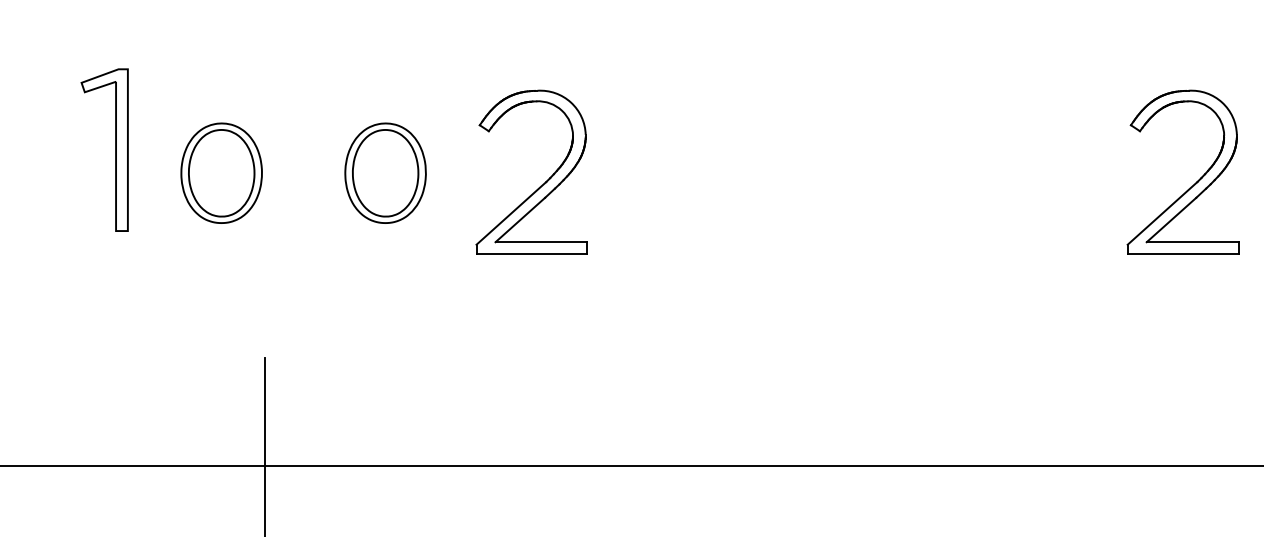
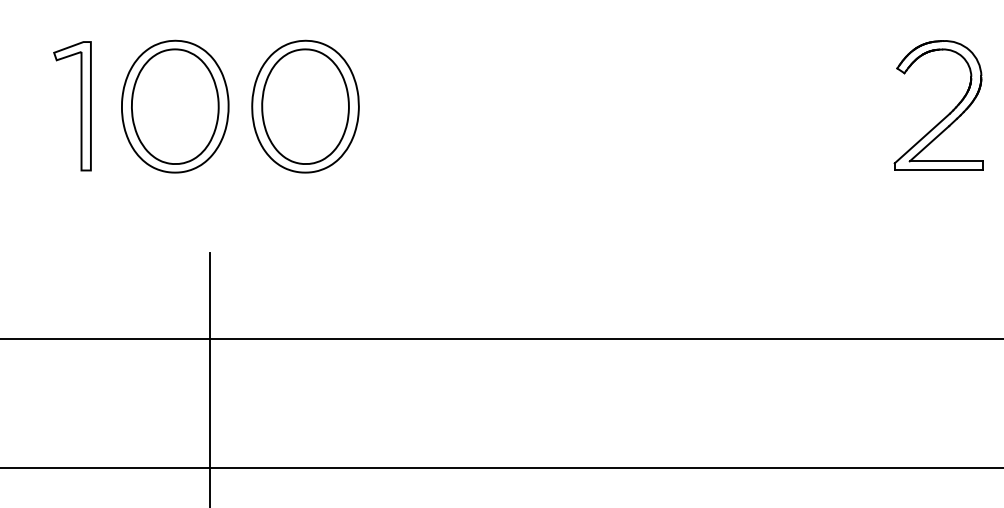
part: (114, 150) -> (80, 106), moved
part: (221, 173) -> (175, 106), size x1.67
part: (385, 173) -> (305, 106), size x1.67
part: (543, 183) -> (430, 114), removed

